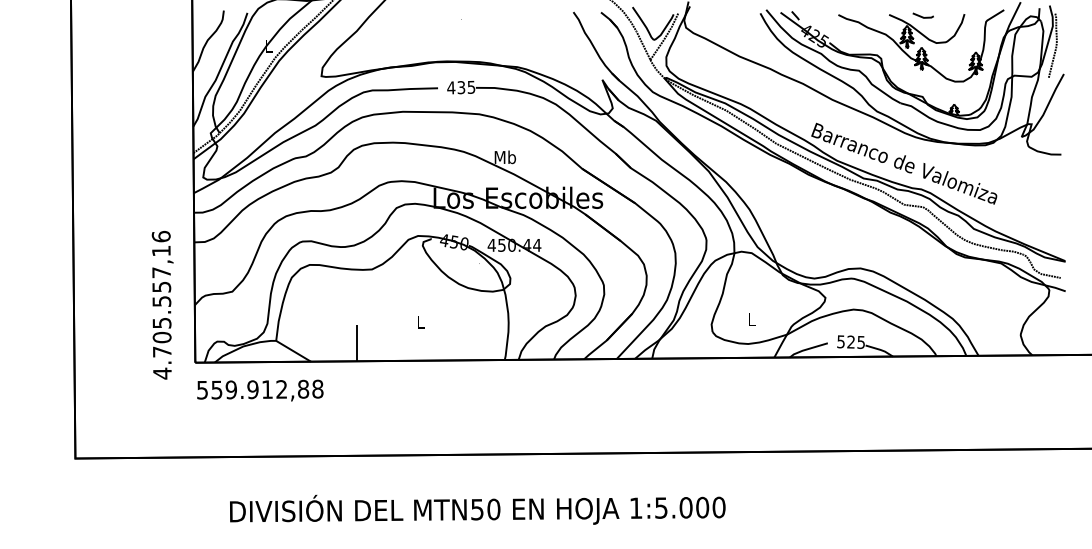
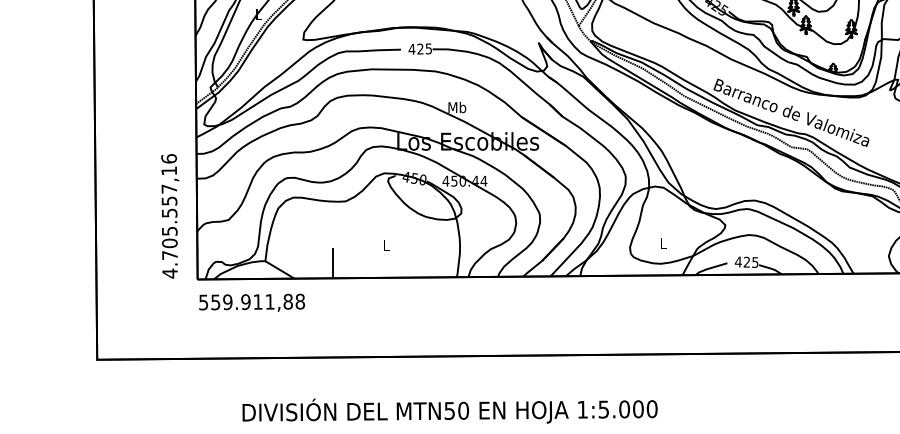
text: (461, 87) -> (420, 49), 435 -> 425
text: (162, 305) -> (170, 216), moved
text: (840, 341) -> (737, 261), 525 -> 425
text: (281, 389) -> (269, 301), 559.912,88 -> 559.911,88
text: (477, 509) -> (449, 410), moved

